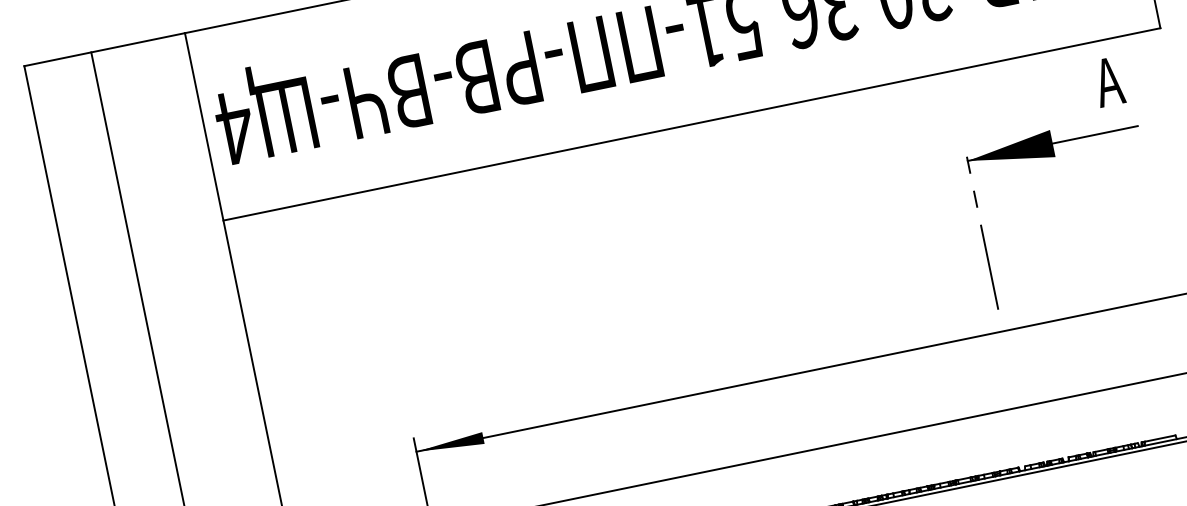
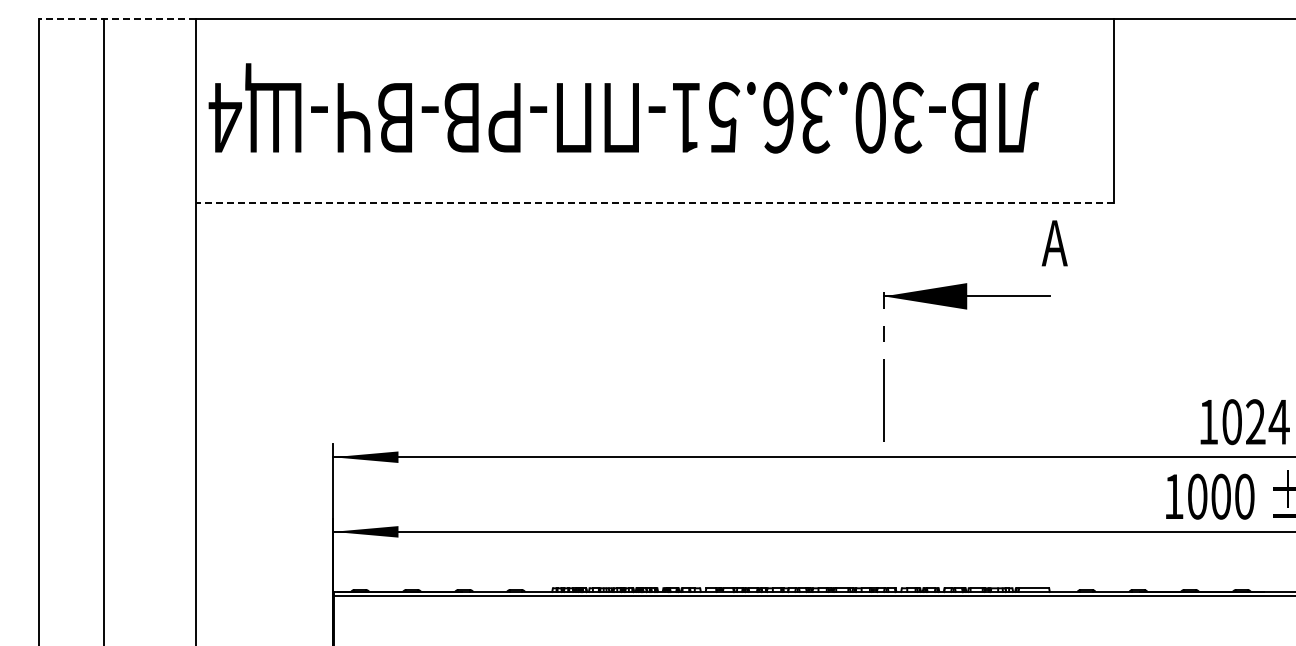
line: (104, 49) -> (117, 19), solid -> dashed
line: (691, 124) -> (654, 202), solid -> dashed
part: (1054, 157) -> (966, 309), moved

